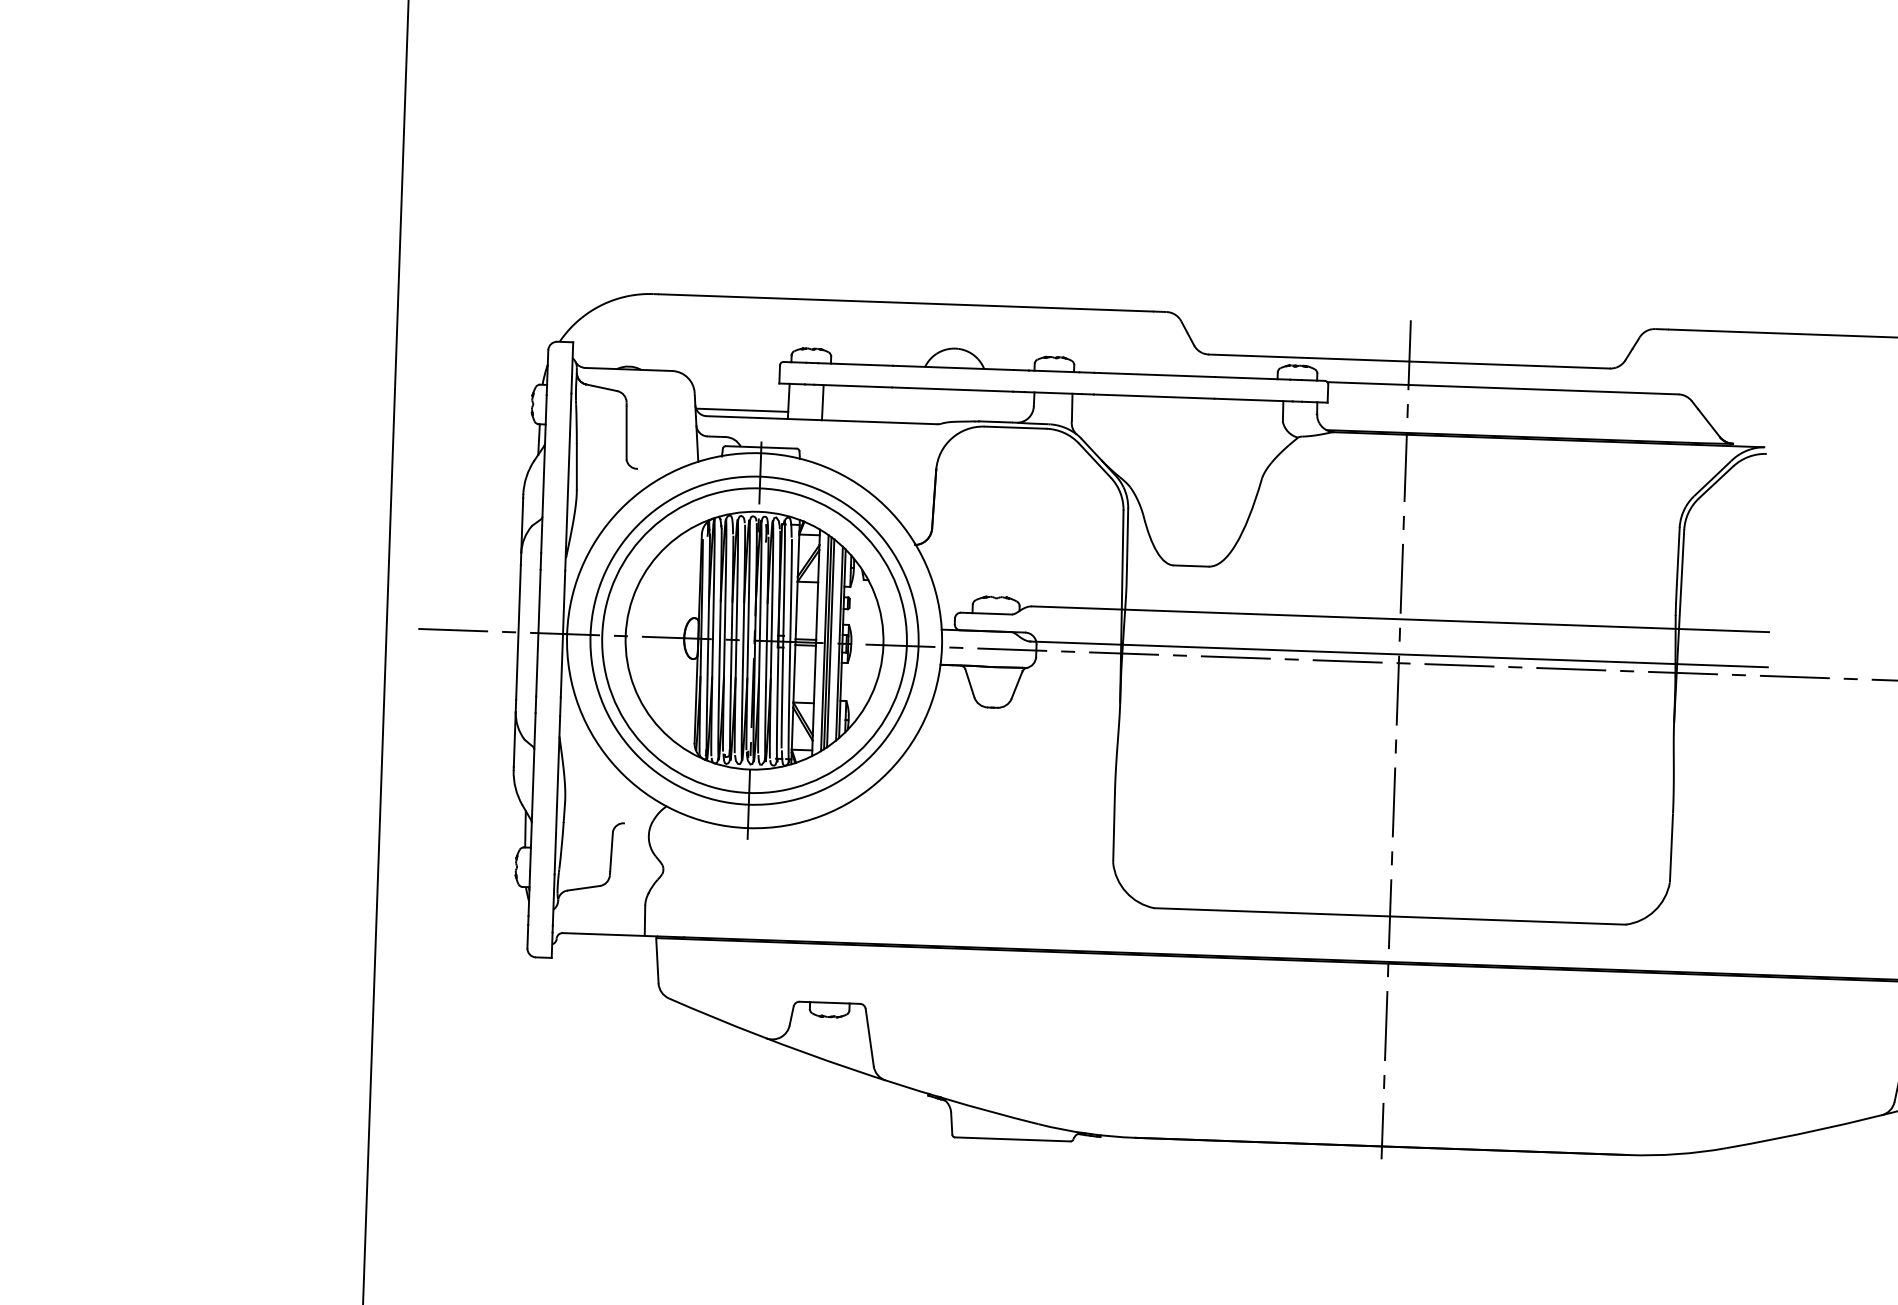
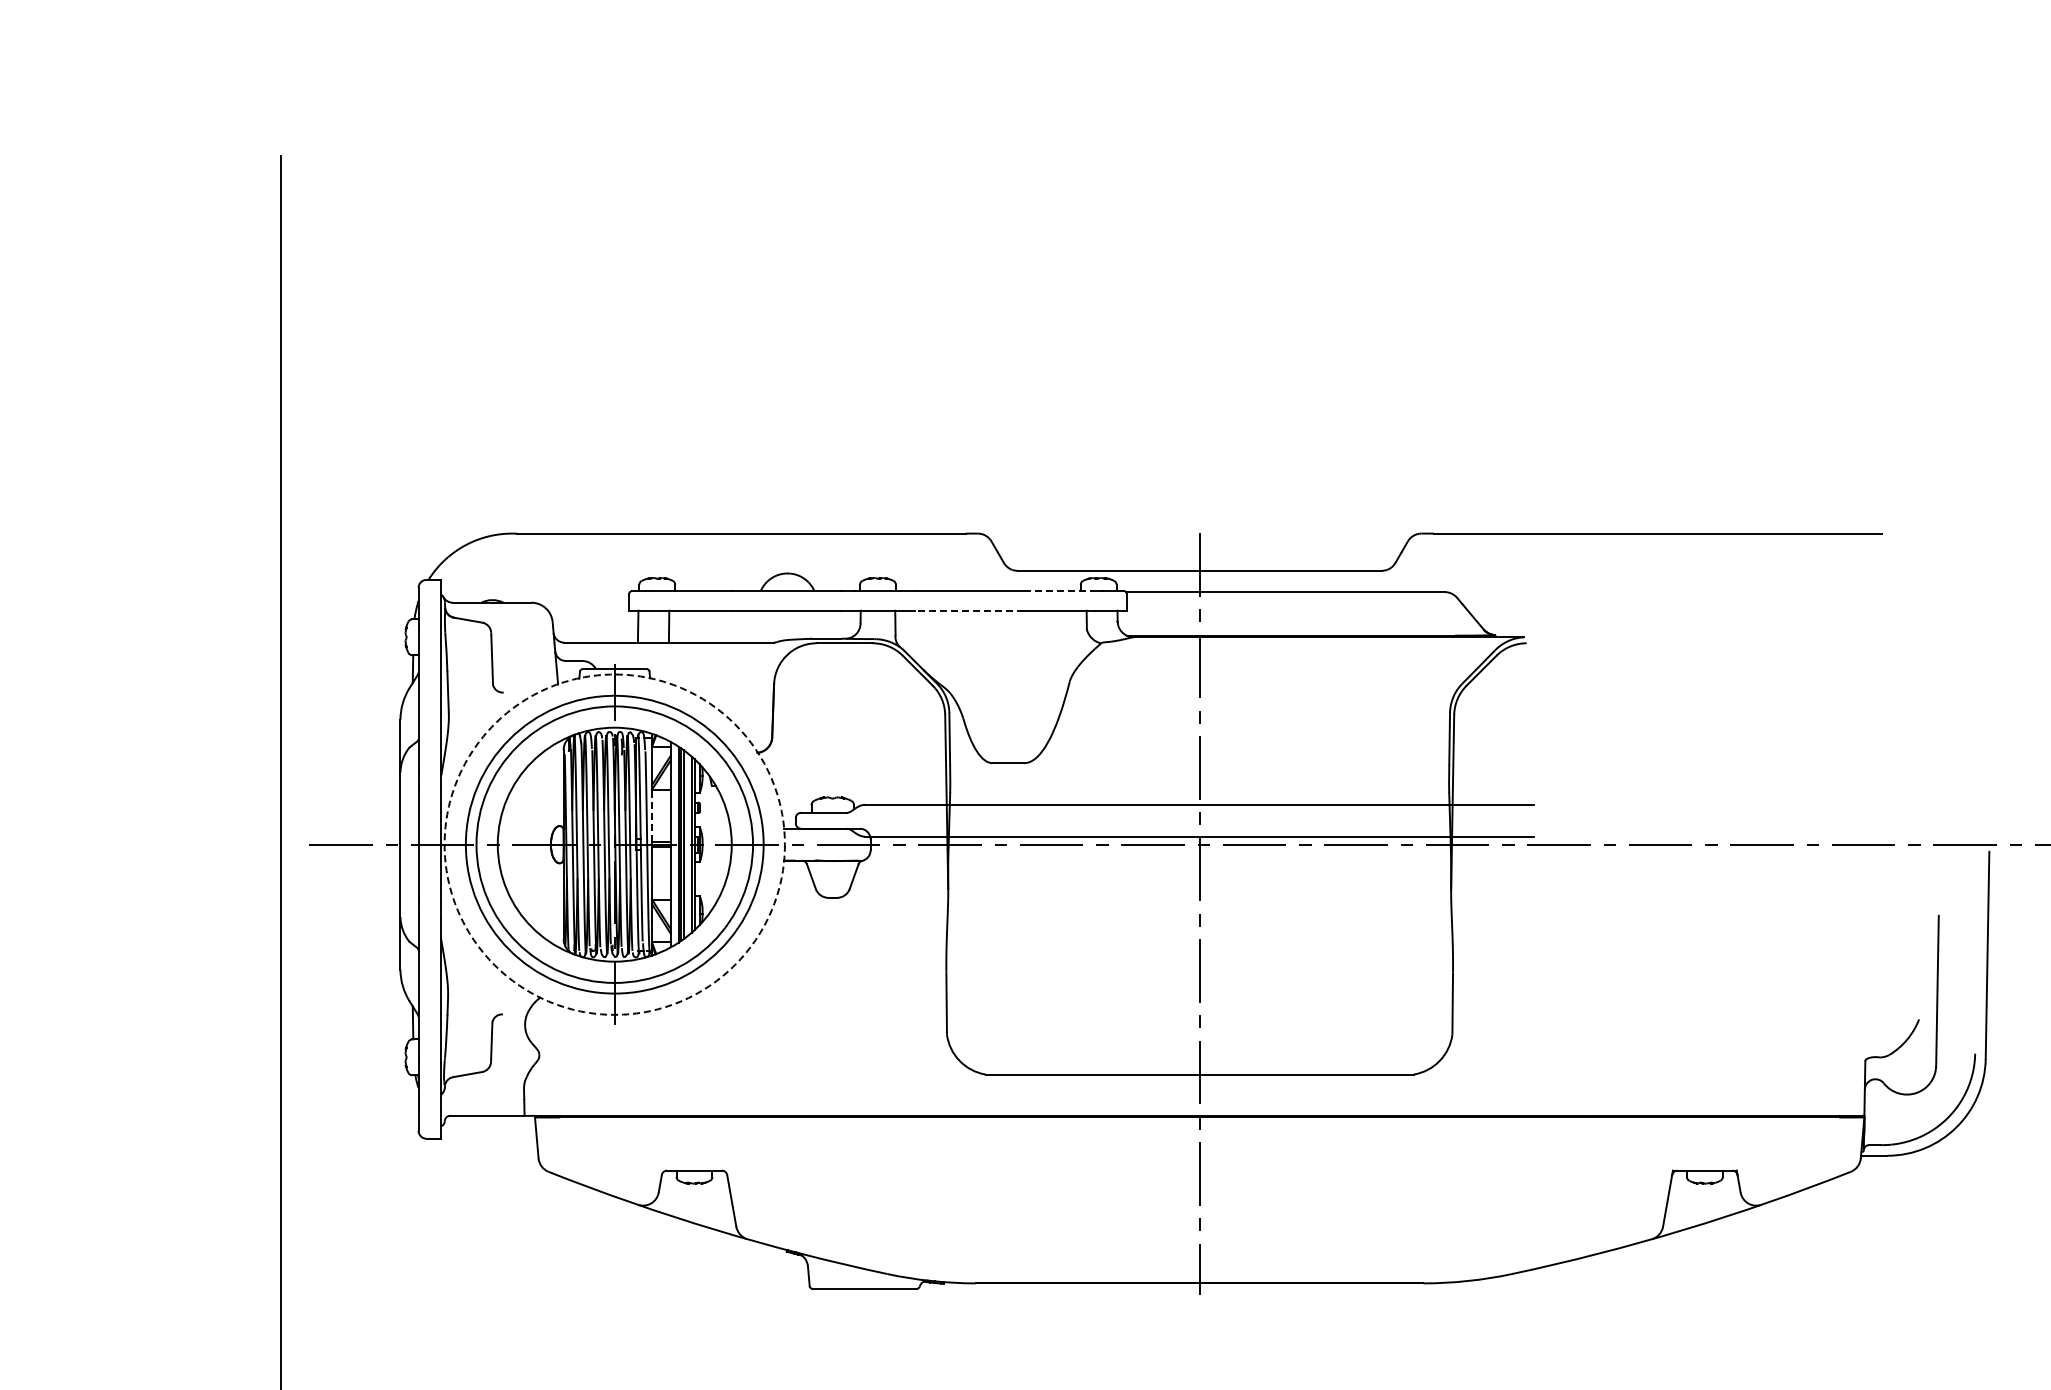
line: (1253, 378) -> (1058, 591), solid -> dashed
line: (1154, 396) -> (969, 610), solid -> dashed
line: (742, 410) -> (596, 636), removed
line: (796, 609) -> (651, 815), solid -> dashed
circle: (754, 640) -> (614, 844), solid -> dashed

